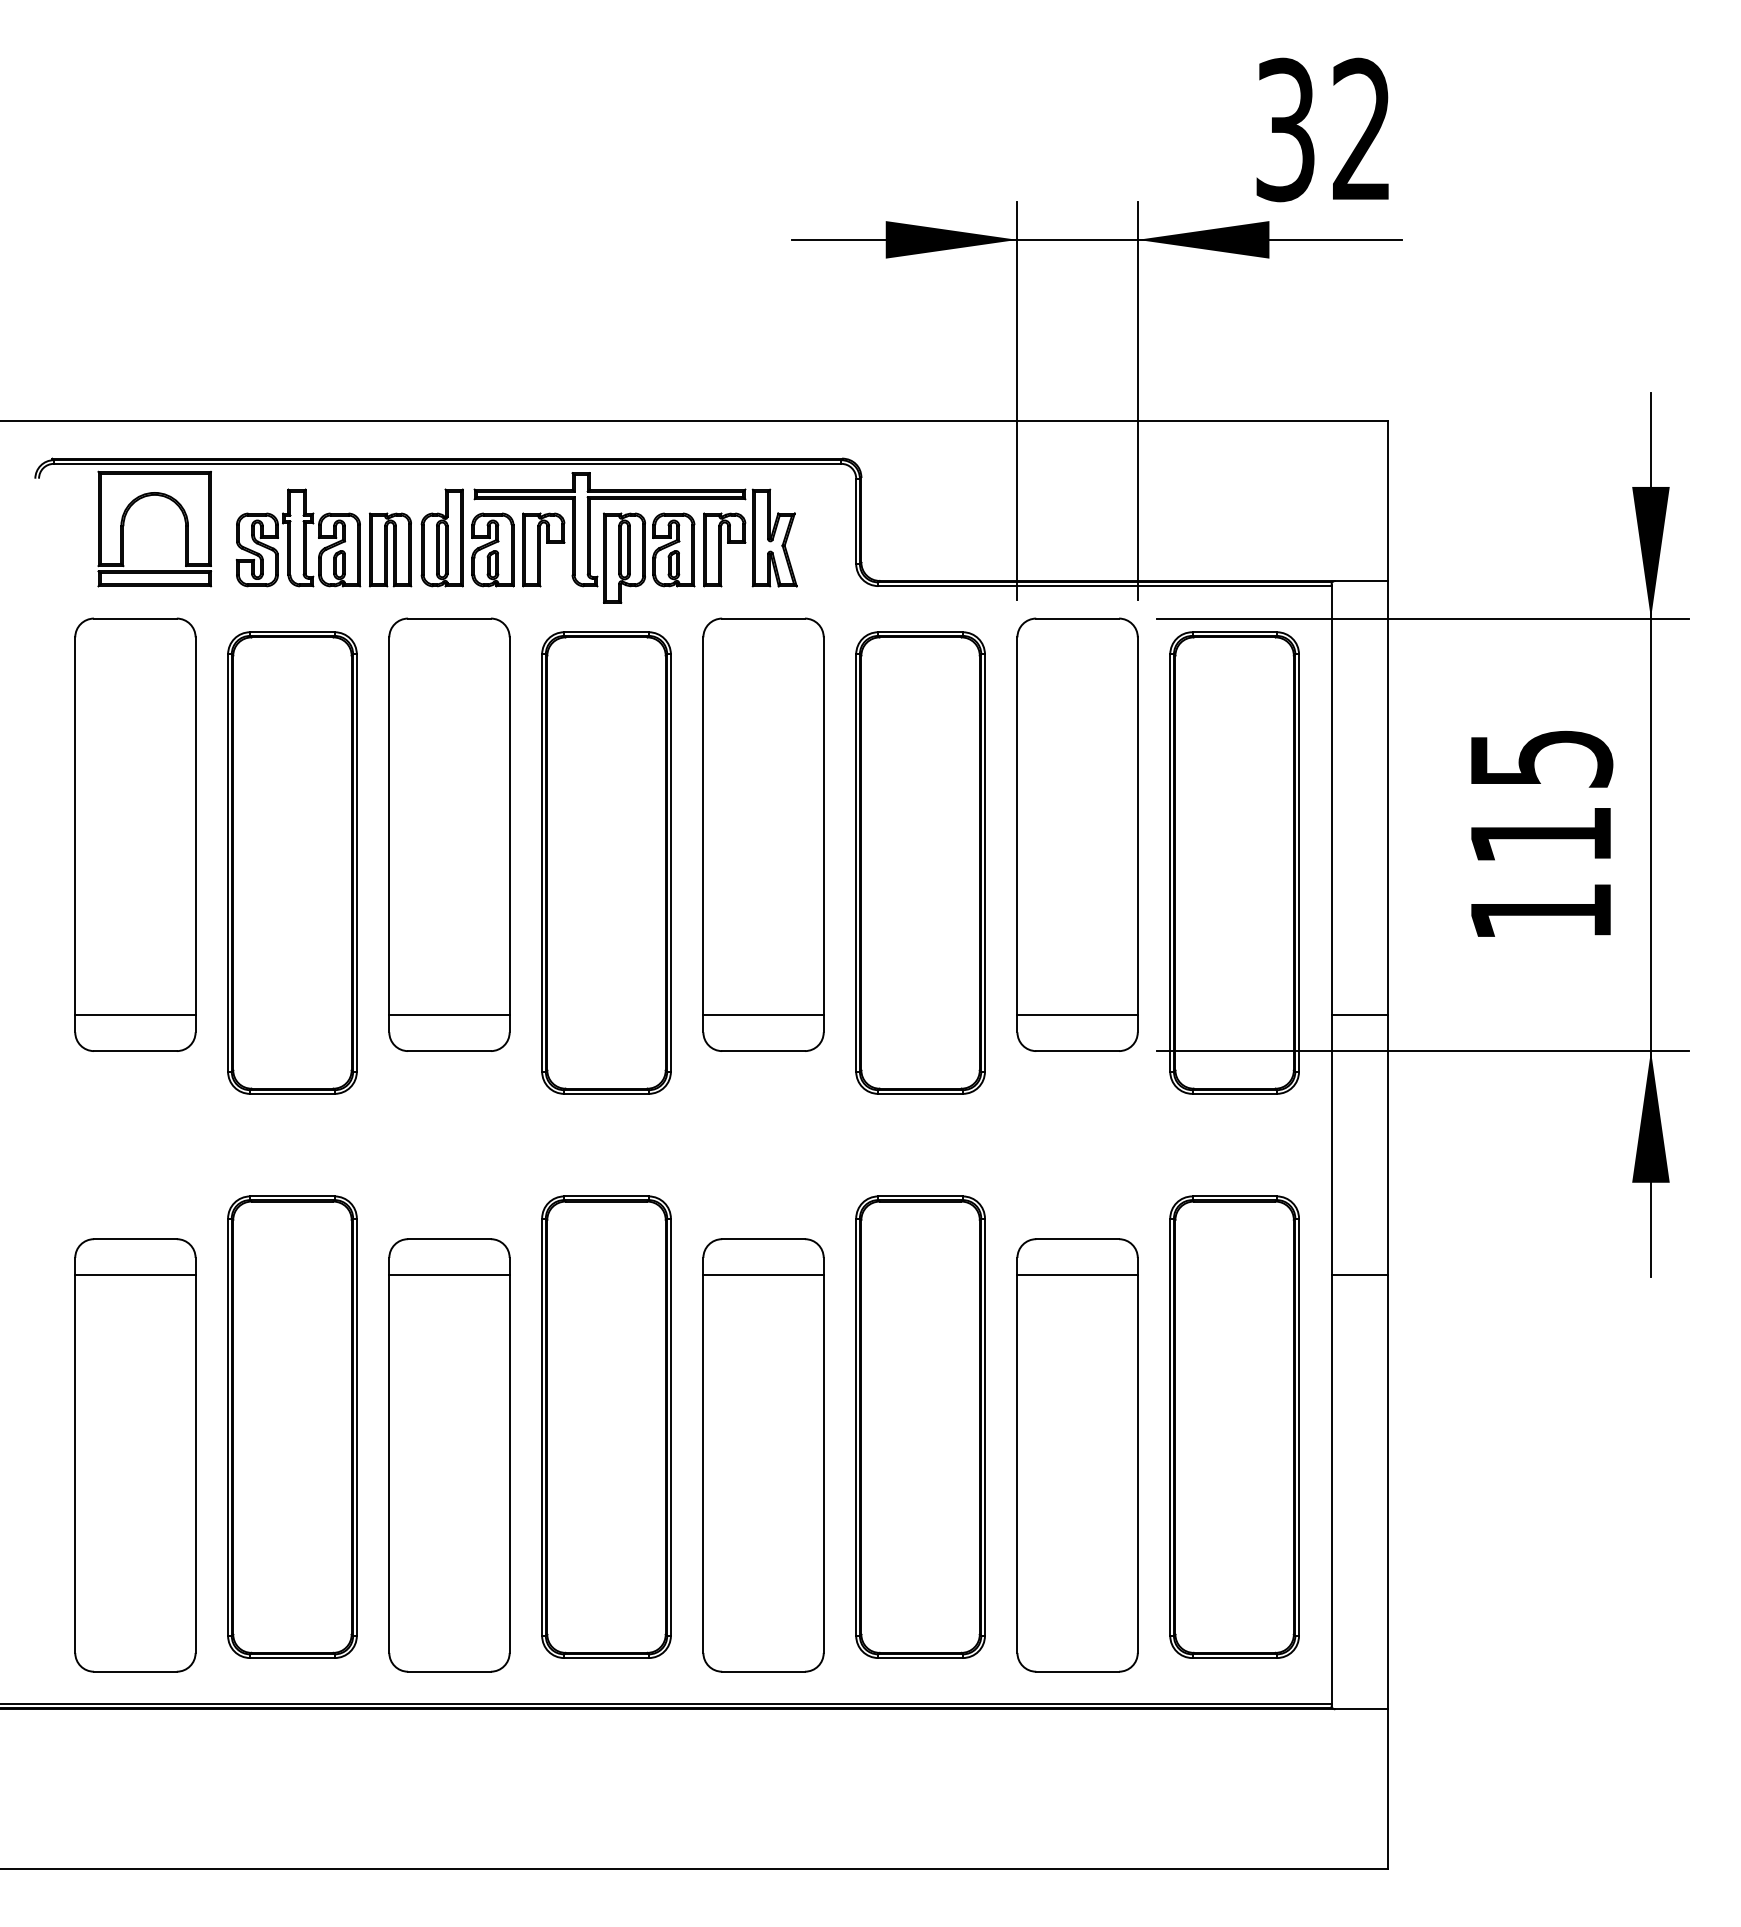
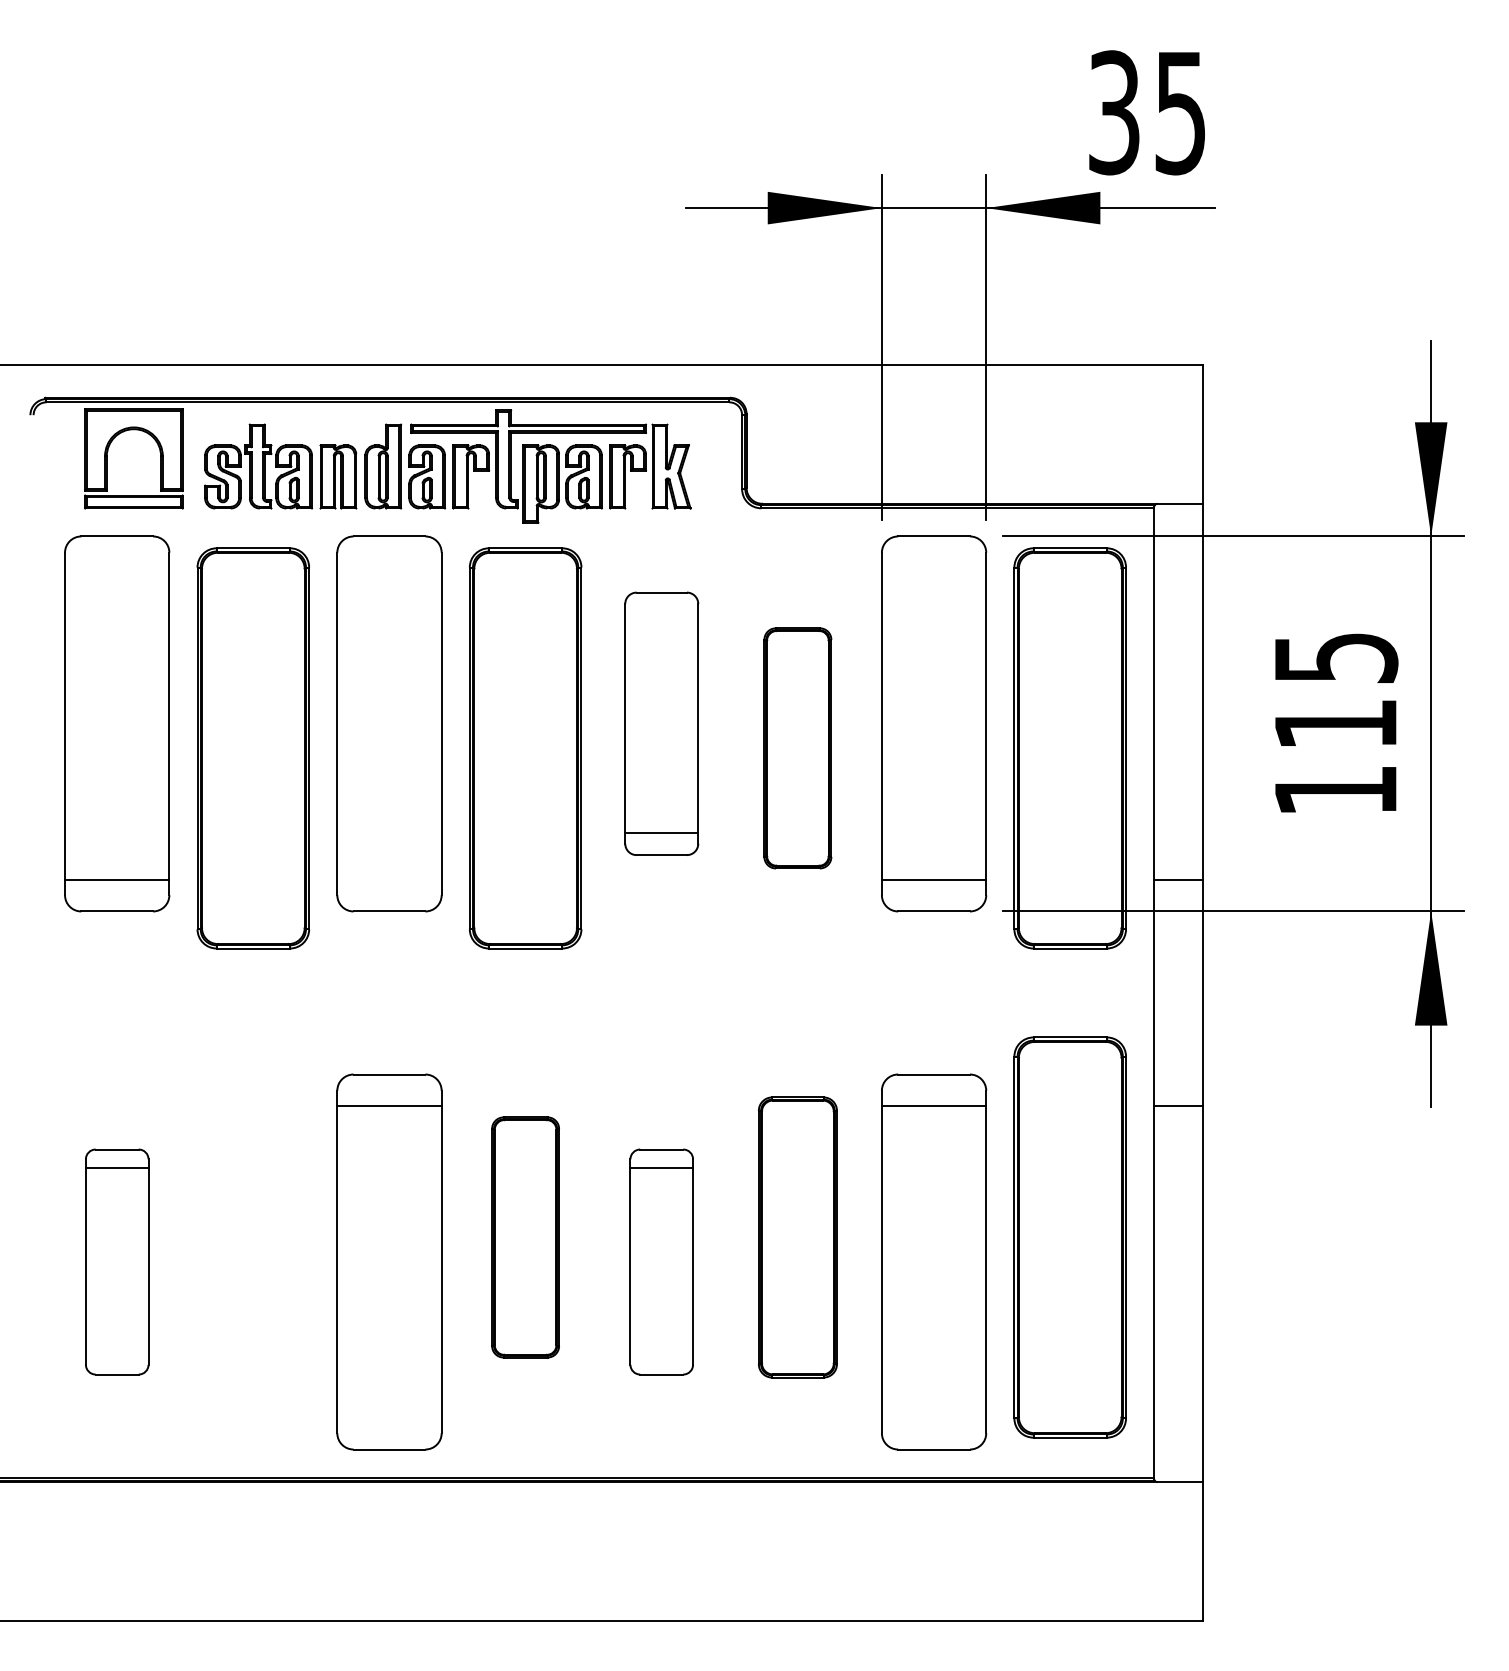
text: (1361, 129) -> (1180, 112), 32 -> 35
part: (763, 834) -> (661, 723), size x0.7
part: (920, 862) -> (797, 747), size x0.6
line: (449, 1014) -> (389, 879), removed
part: (292, 1426) -> (253, 1236), removed
part: (606, 1426) -> (525, 1236), size x0.6
part: (920, 1426) -> (797, 1236), size x0.7
part: (135, 1455) -> (117, 1262), size x0.6
part: (763, 1455) -> (661, 1262), size x0.6

